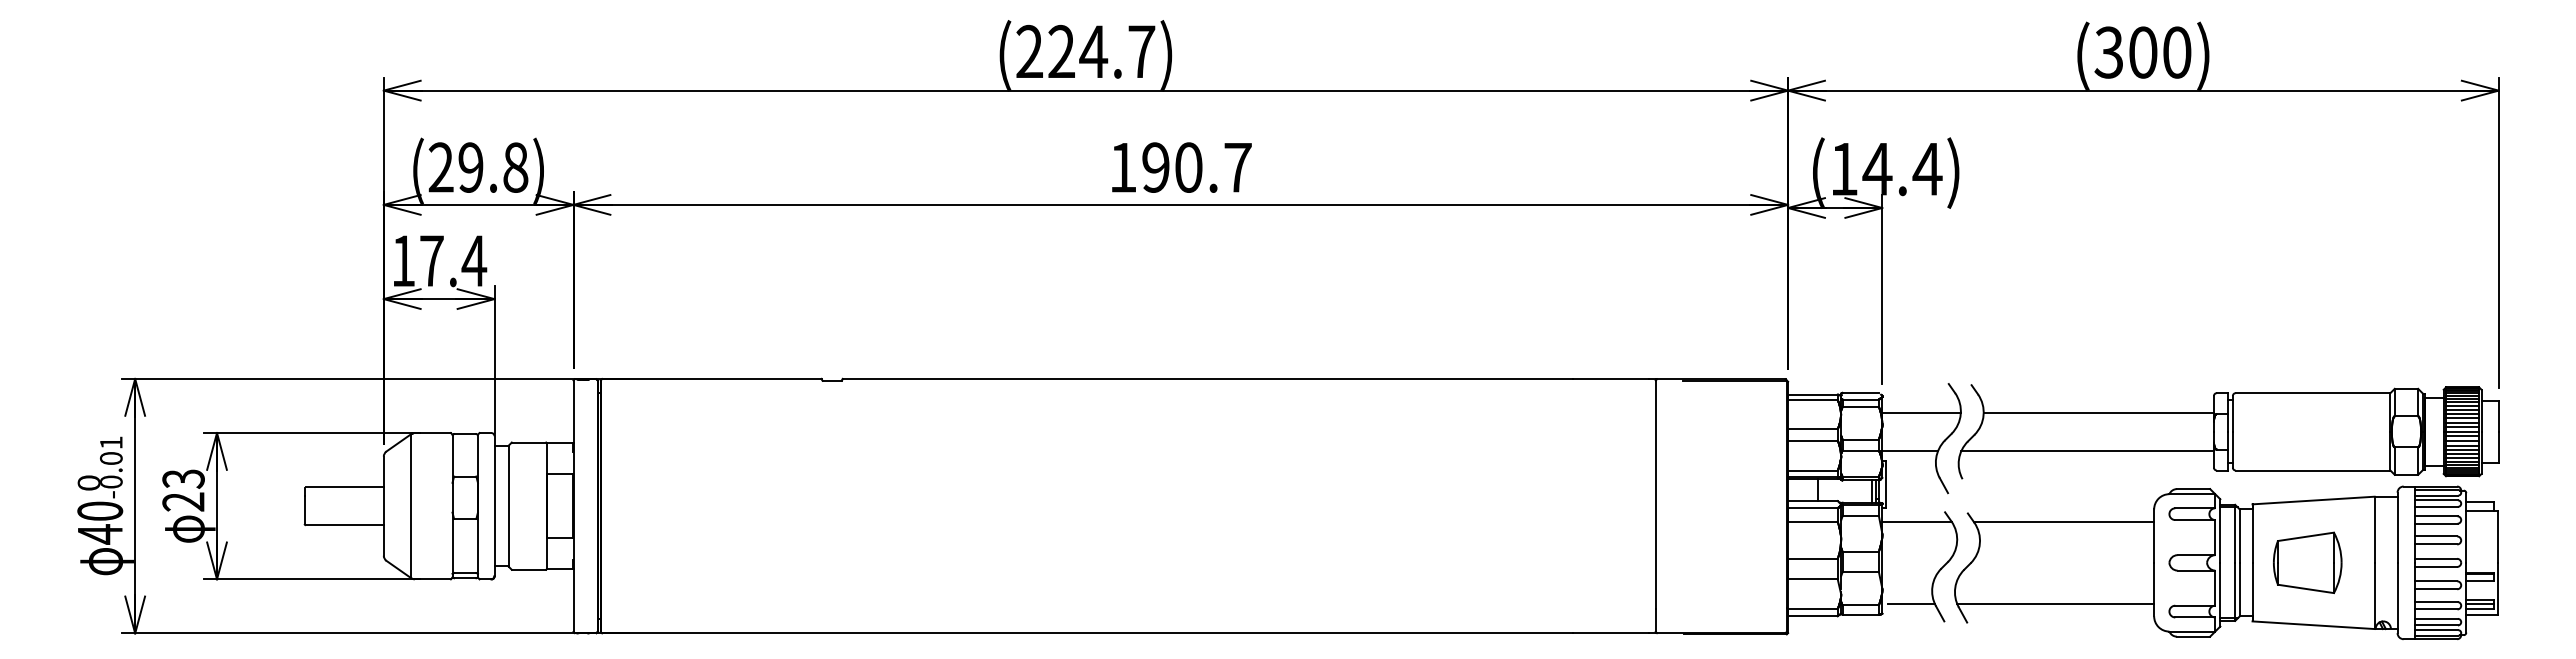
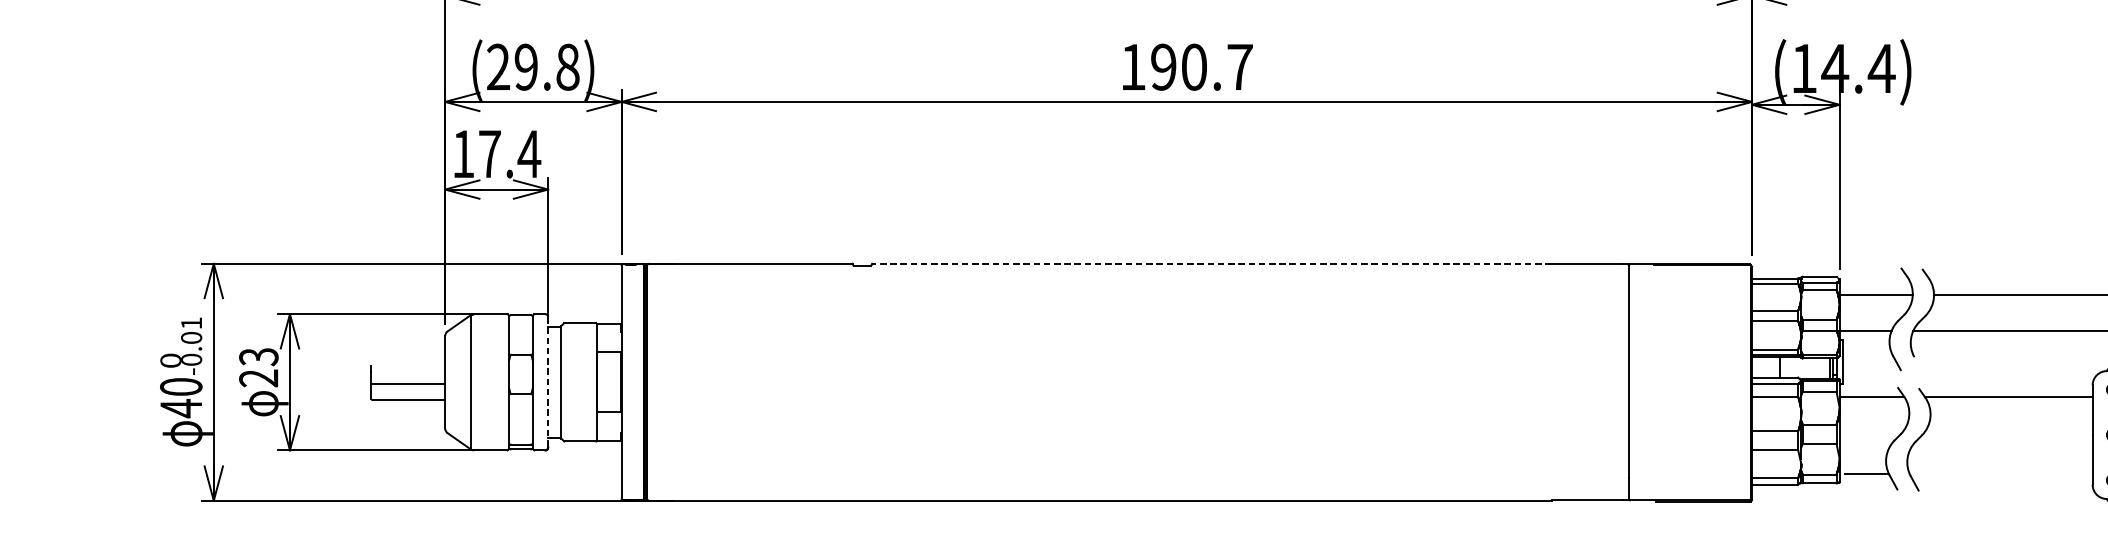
line: (1207, 378) -> (1211, 263), solid -> dashed
line: (344, 487) -> (408, 384), moved
line: (494, 505) -> (548, 381), solid -> dashed
line: (2055, 604) -> (2000, 473), removed

